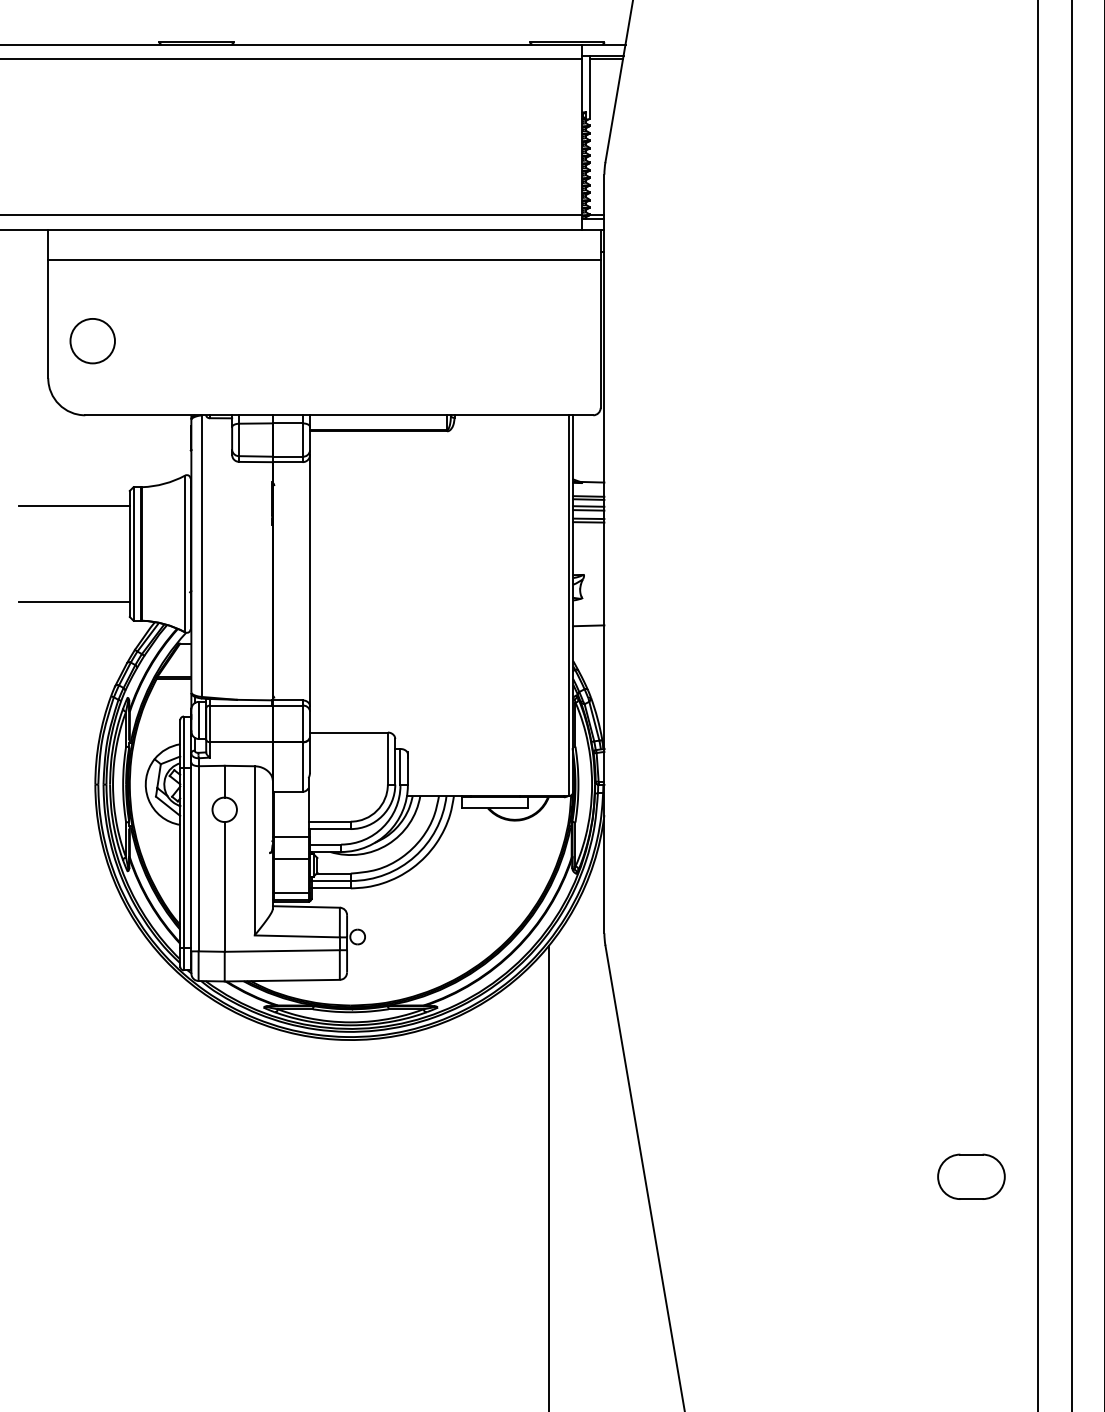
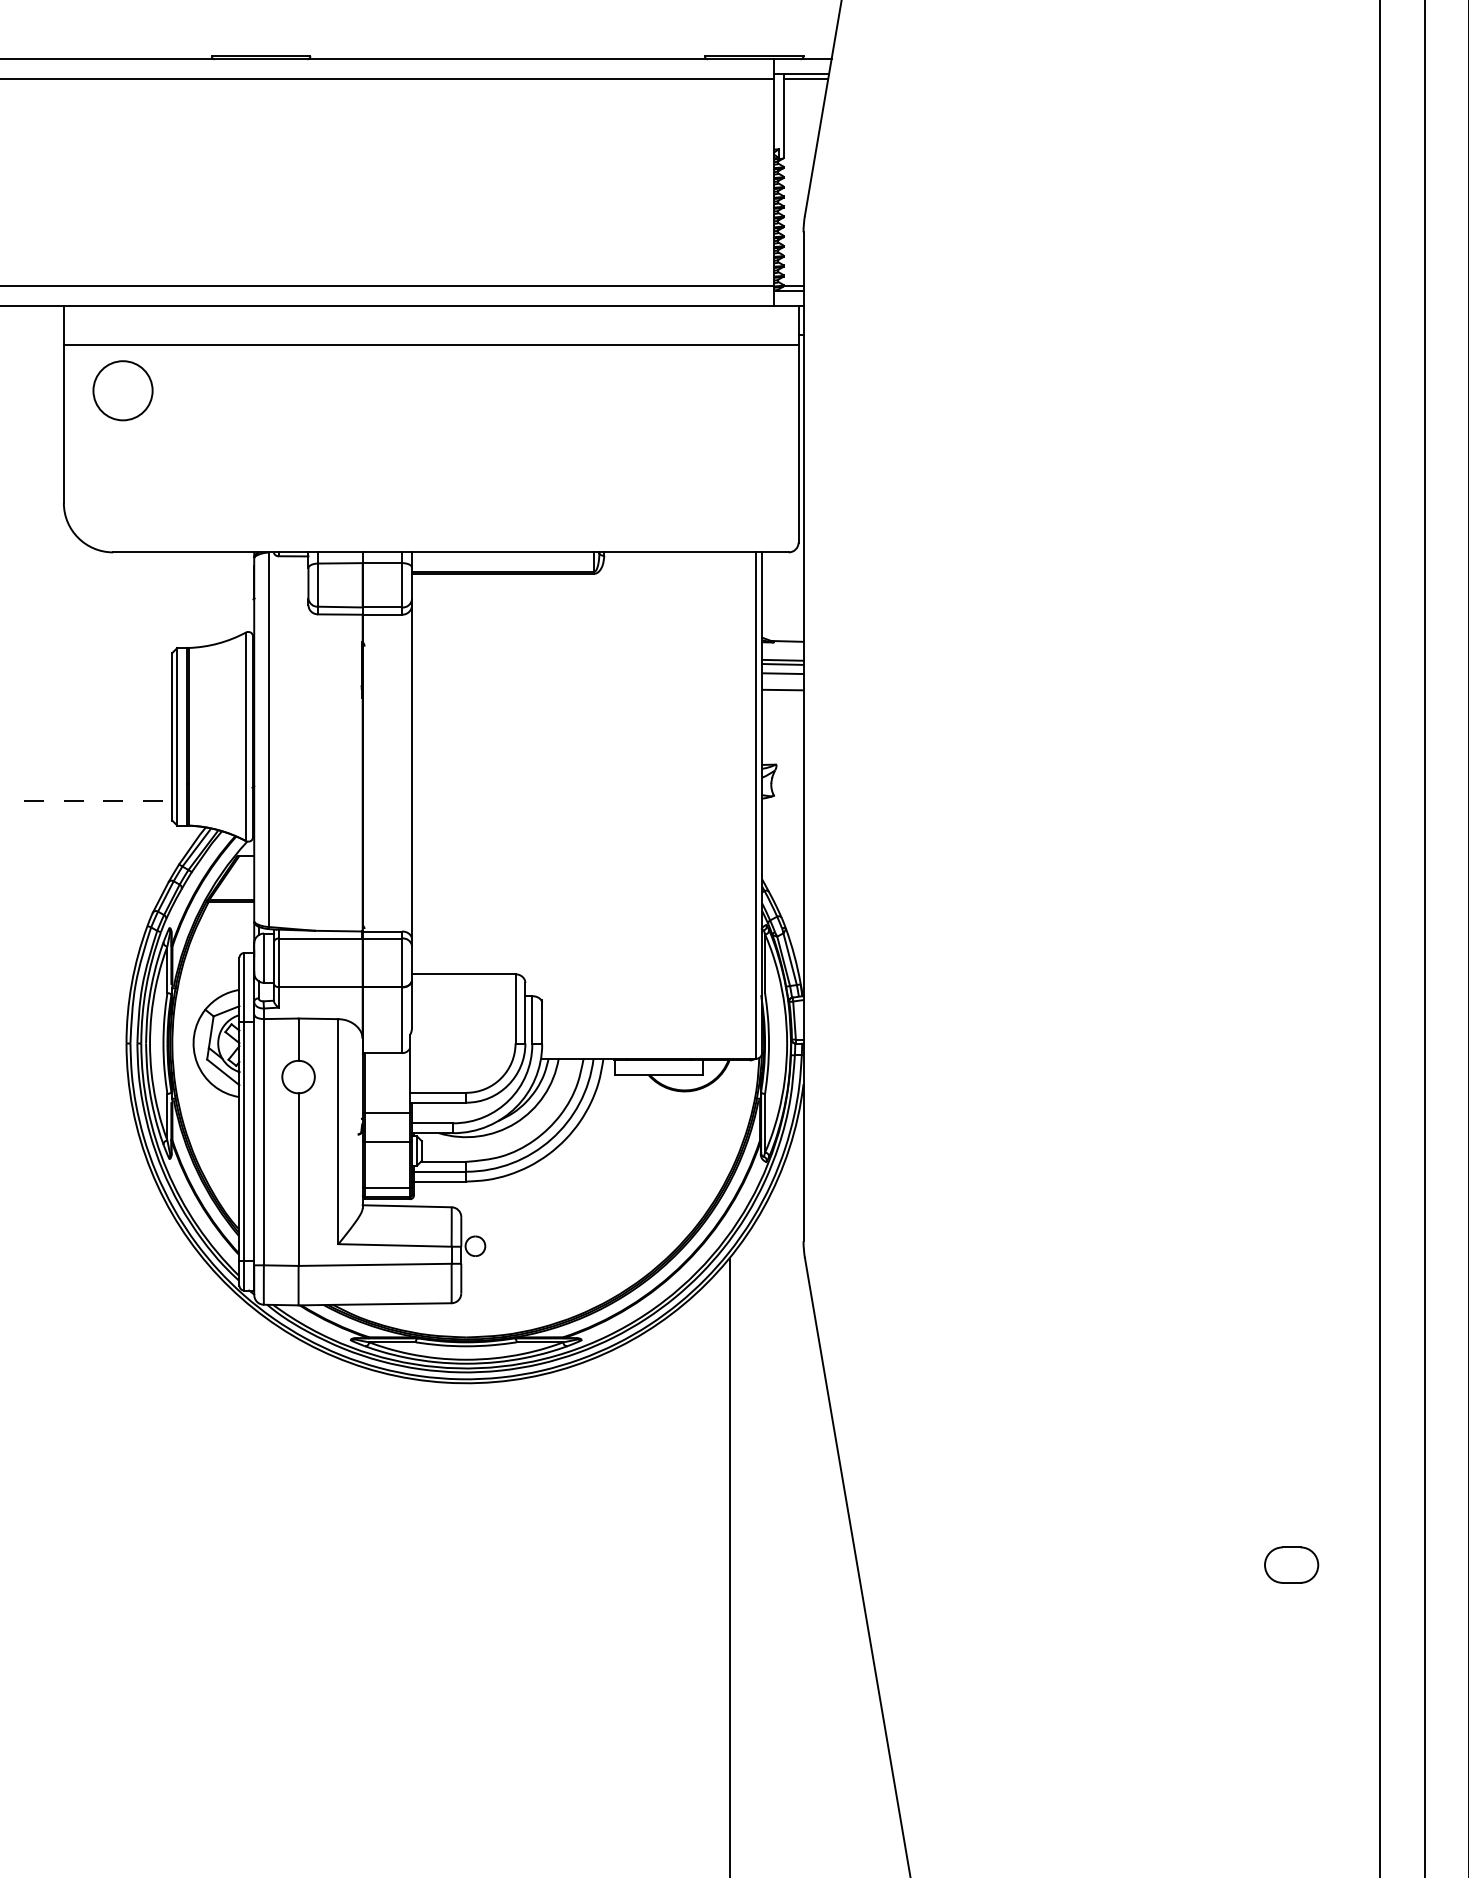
circle: (92, 340) -> (122, 390), moved
line: (74, 505) -> (98, 672), removed
line: (588, 510) -> (782, 678), removed
line: (588, 522) -> (782, 694), removed
line: (74, 601) -> (98, 800), solid -> dashed
line: (588, 625) -> (782, 831), removed
part: (971, 1176) -> (1291, 1564), size x0.6

